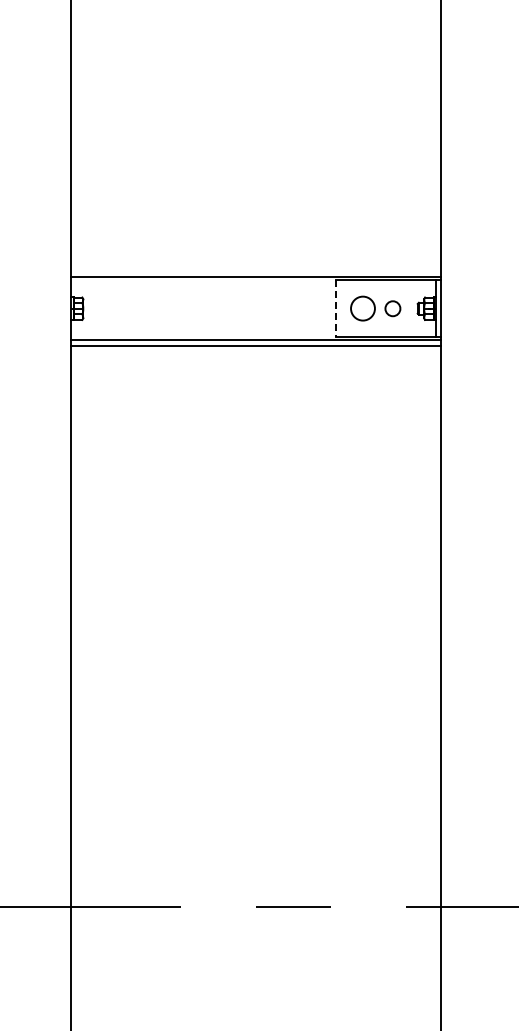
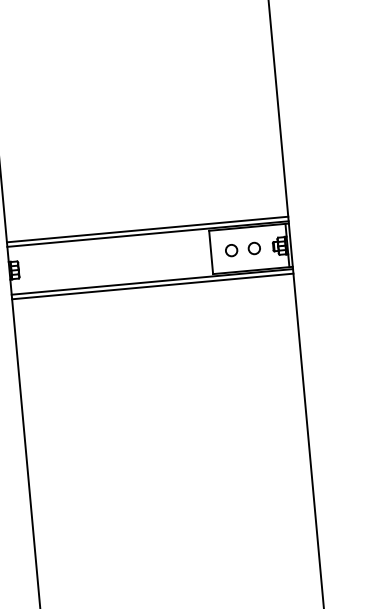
line: (255, 271) -> (147, 229), added
circle: (362, 308) -> (231, 250), size x0.62
line: (336, 309) -> (211, 252), dashed -> solid

